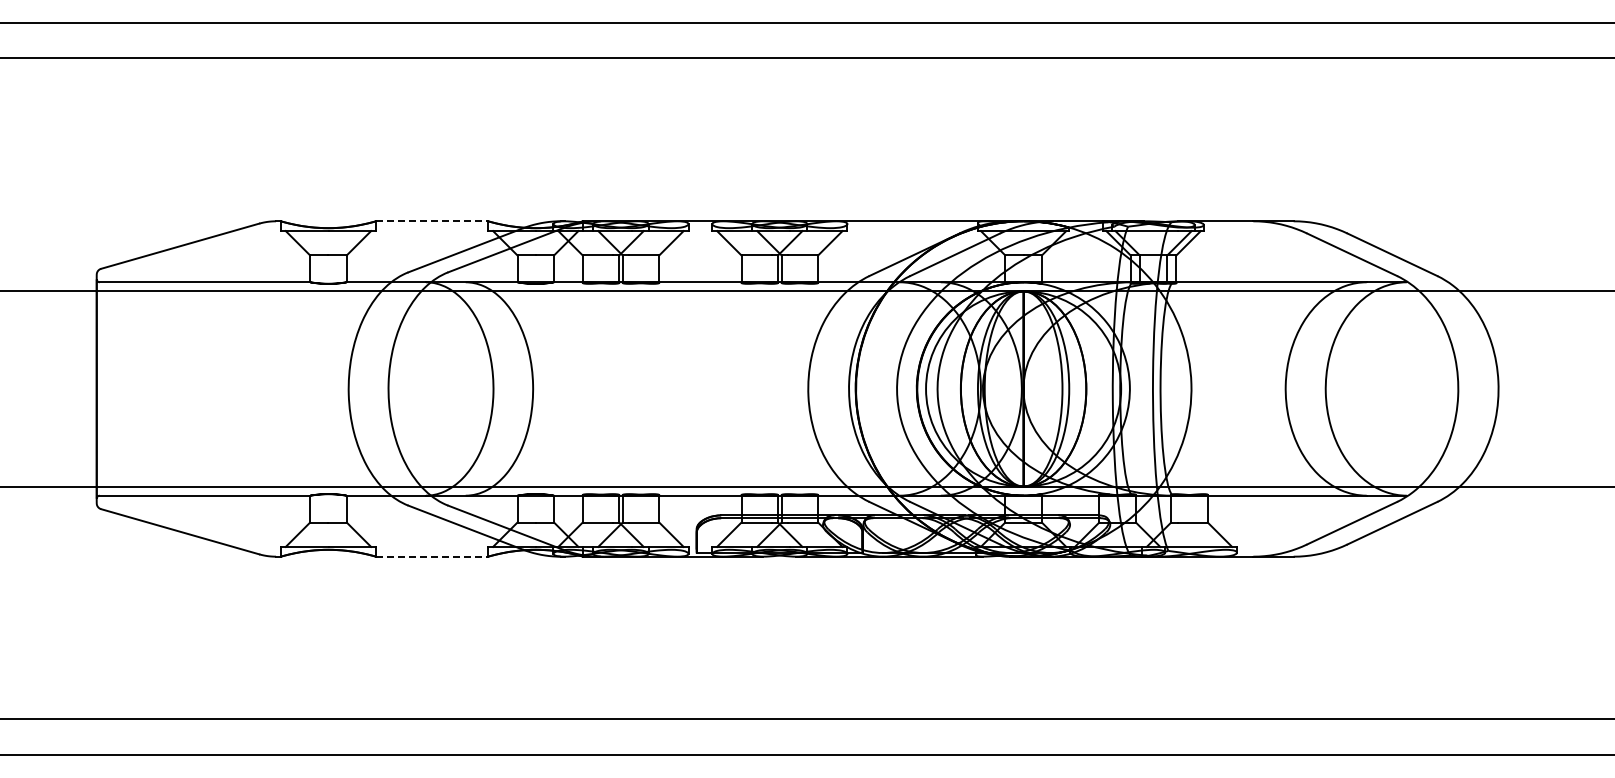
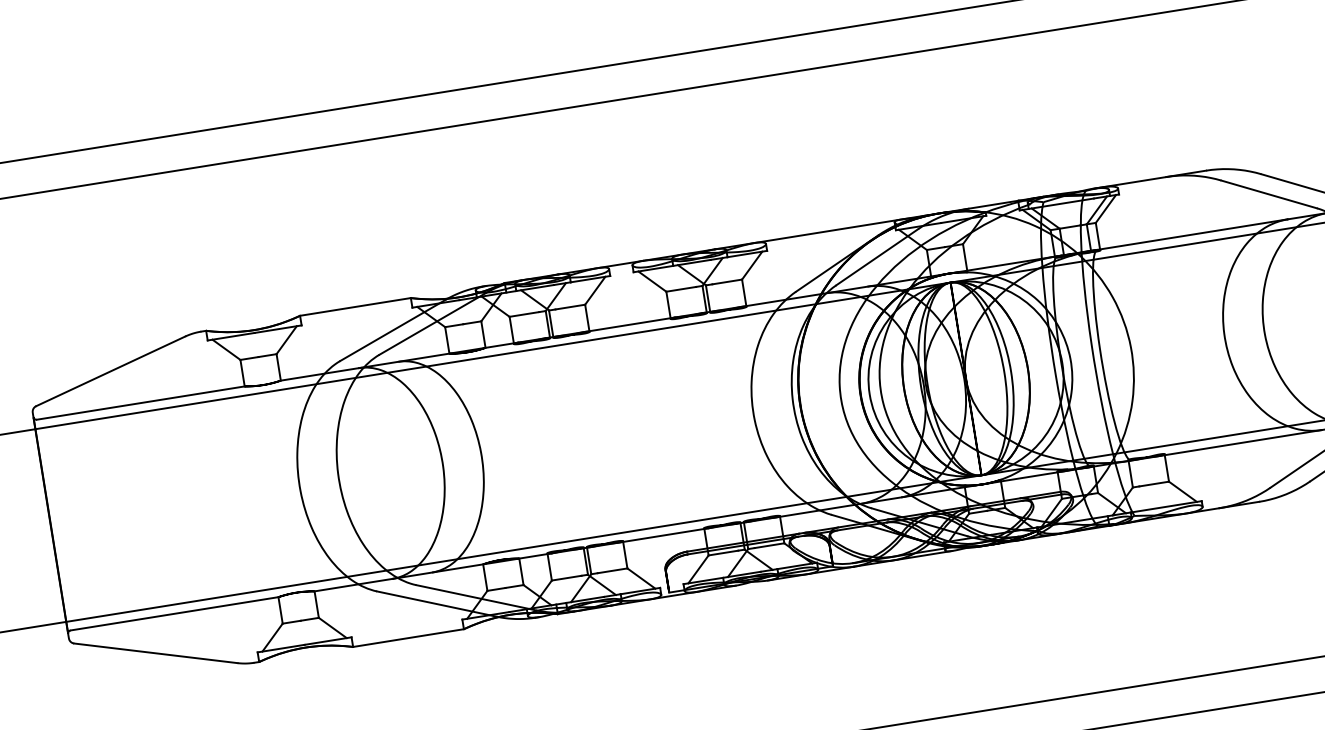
line: (432, 221) -> (355, 307), dashed -> solid
line: (432, 556) -> (408, 637), dashed -> solid

